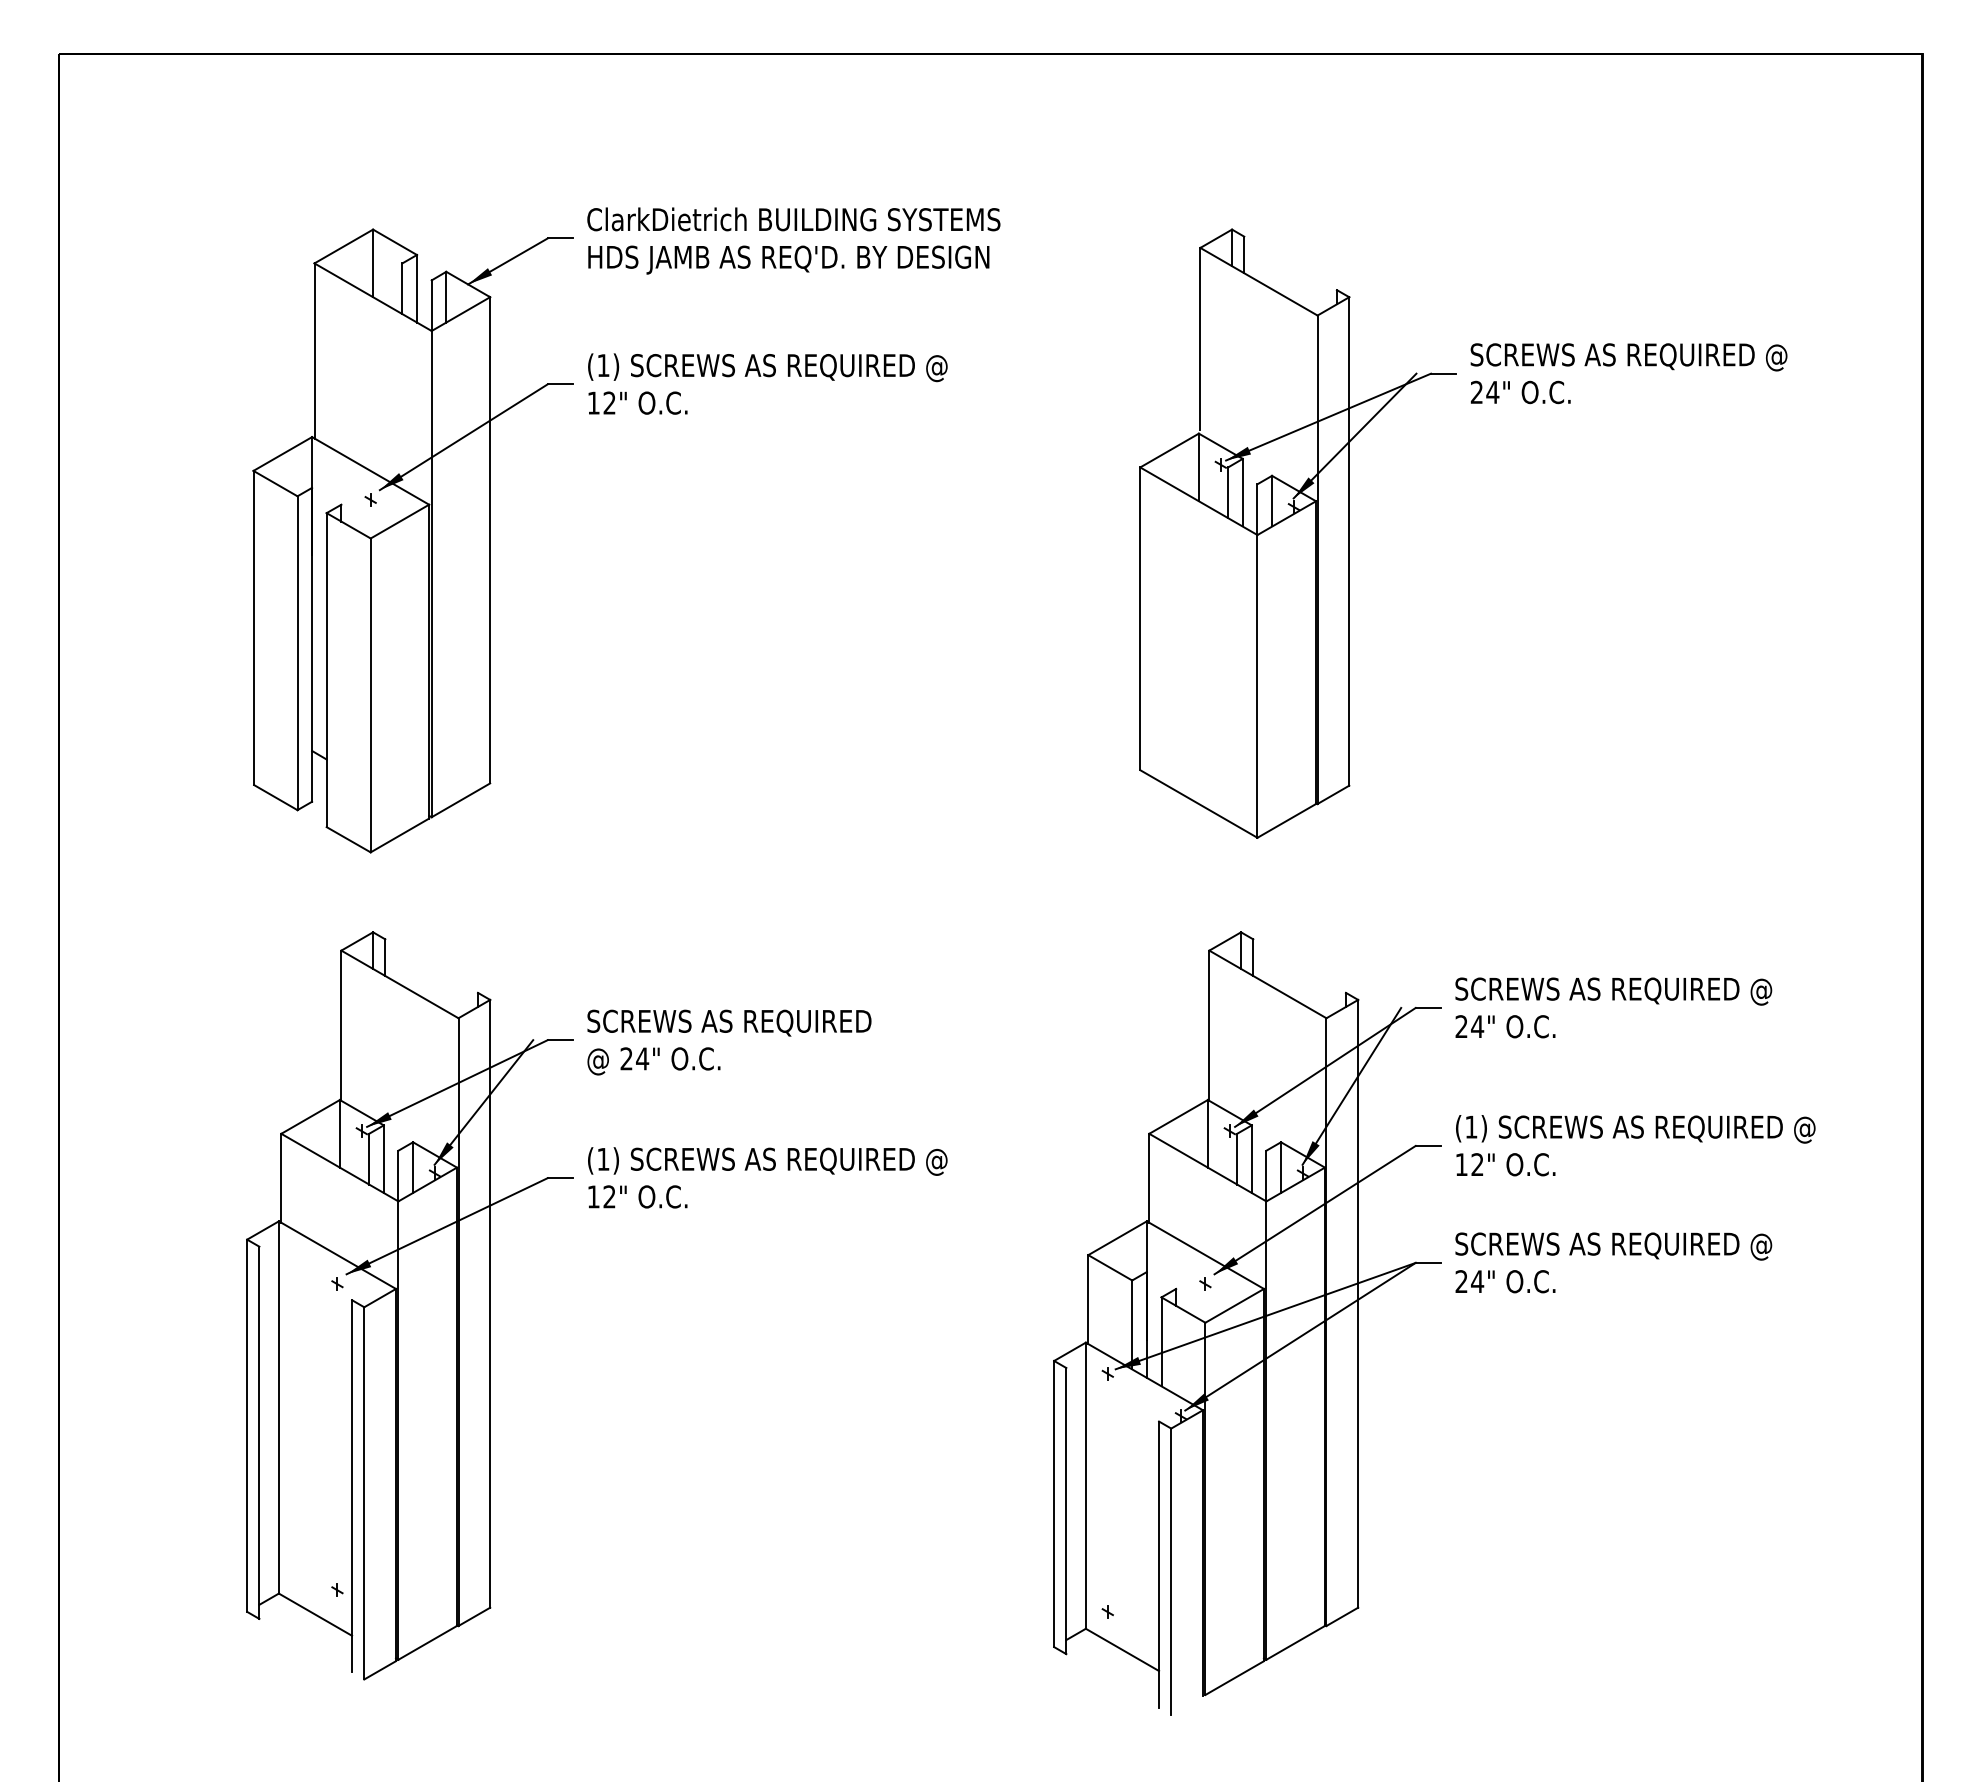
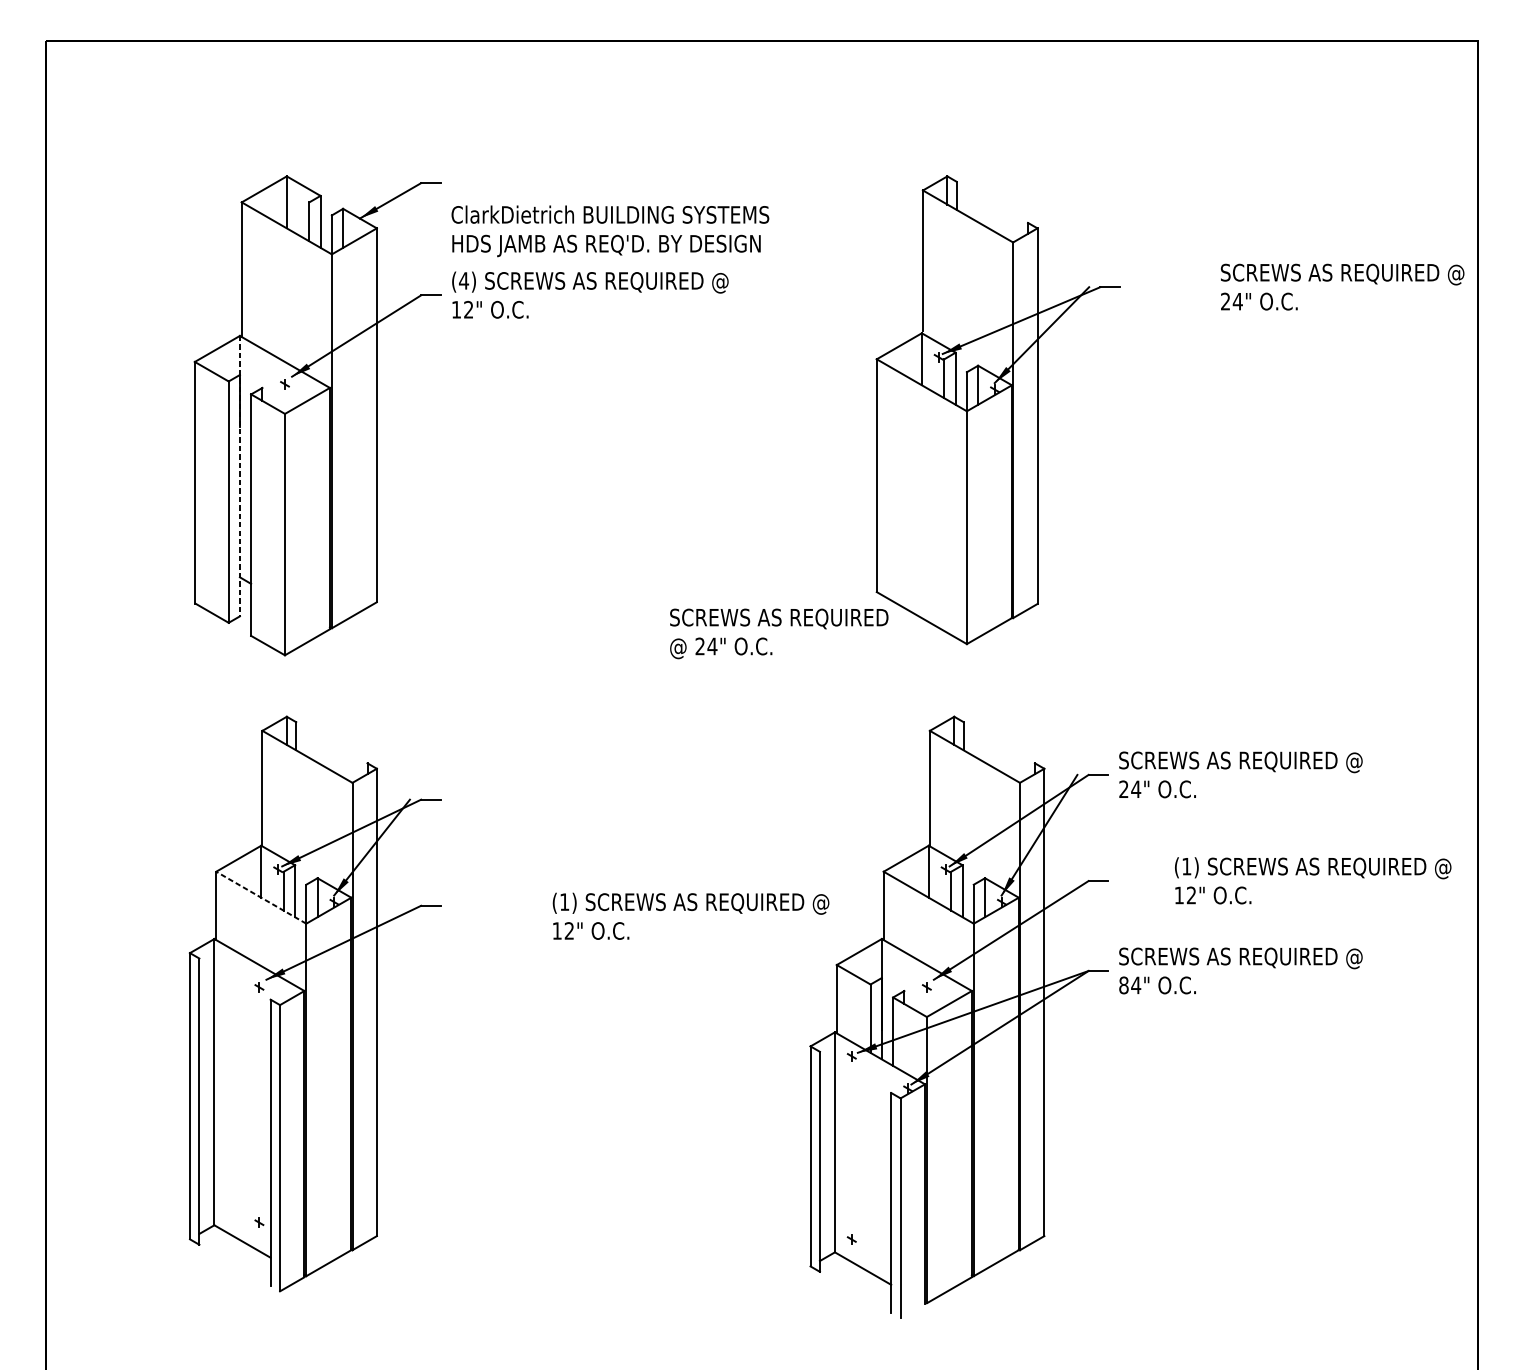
text: (793, 240) -> (610, 230), moved
text: (603, 365) -> (464, 280), (1) -> (4)
text: (1628, 373) -> (1342, 287), moved
line: (312, 619) -> (240, 476), solid -> dashed
text: (729, 1042) -> (779, 633), moved
text: (1635, 1145) -> (1312, 880), moved
line: (339, 1167) -> (260, 897), solid -> dashed
text: (767, 1177) -> (690, 916), moved
text: (1461, 1281) -> (1123, 985), 24" -> 84"

